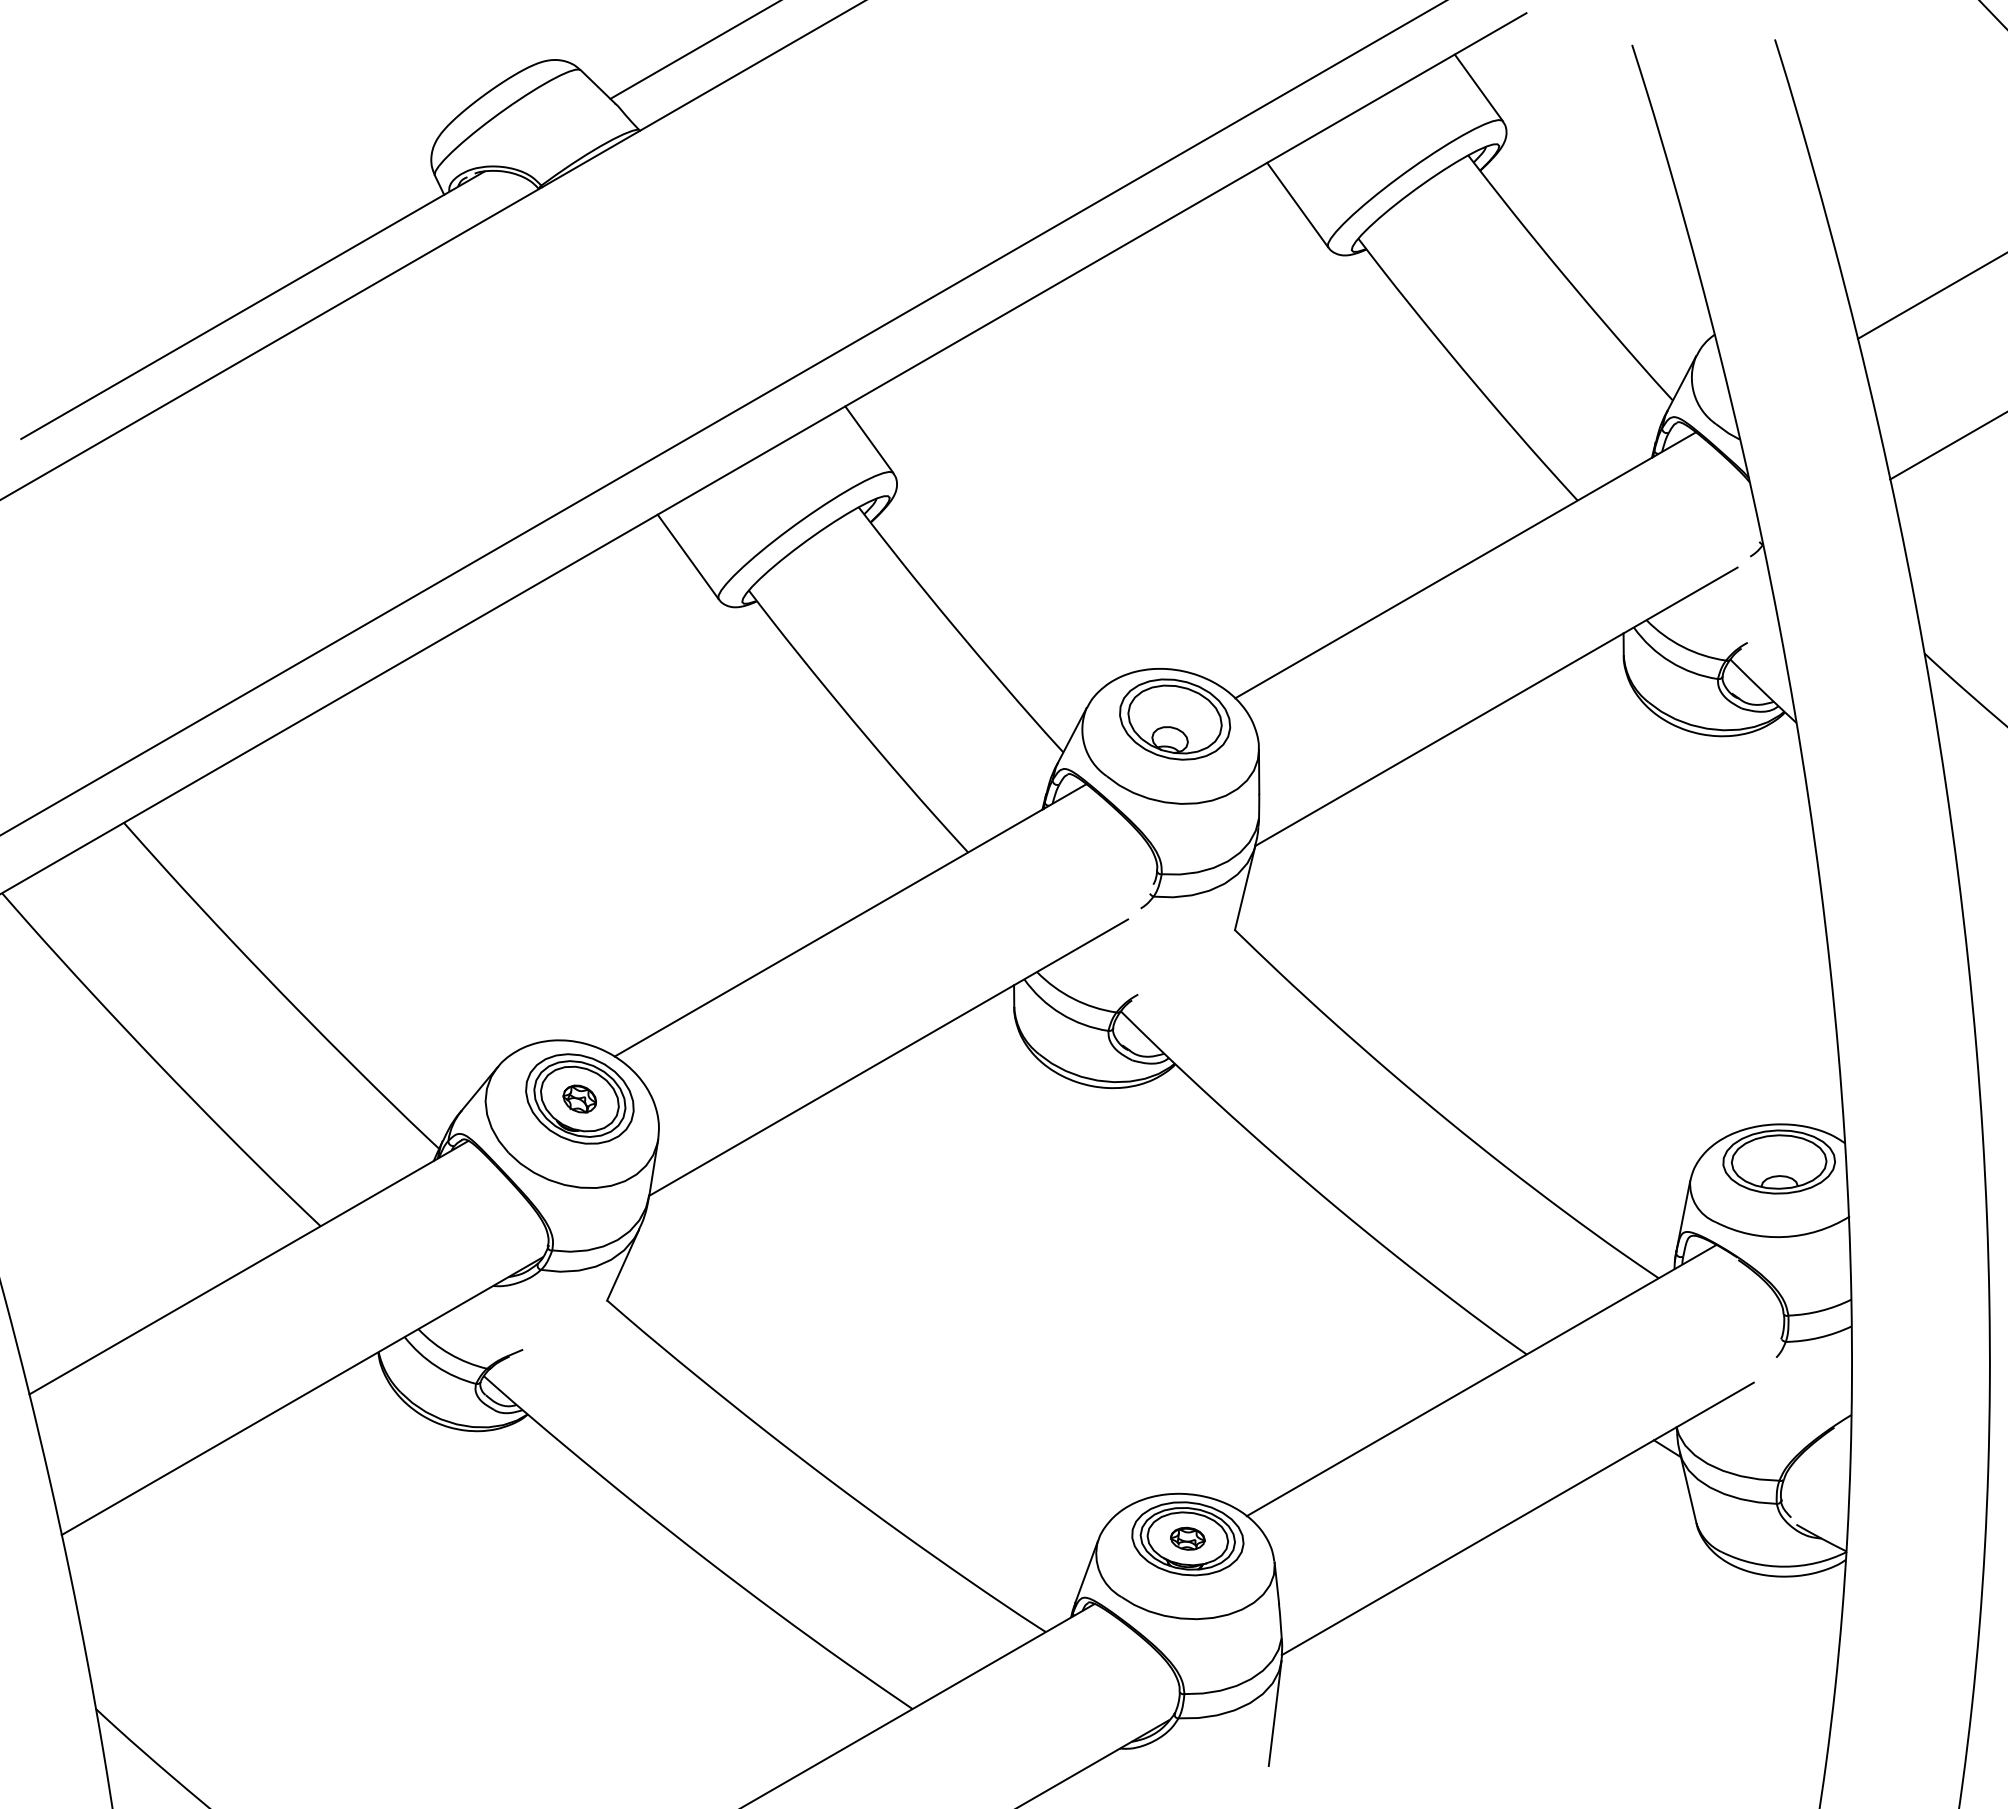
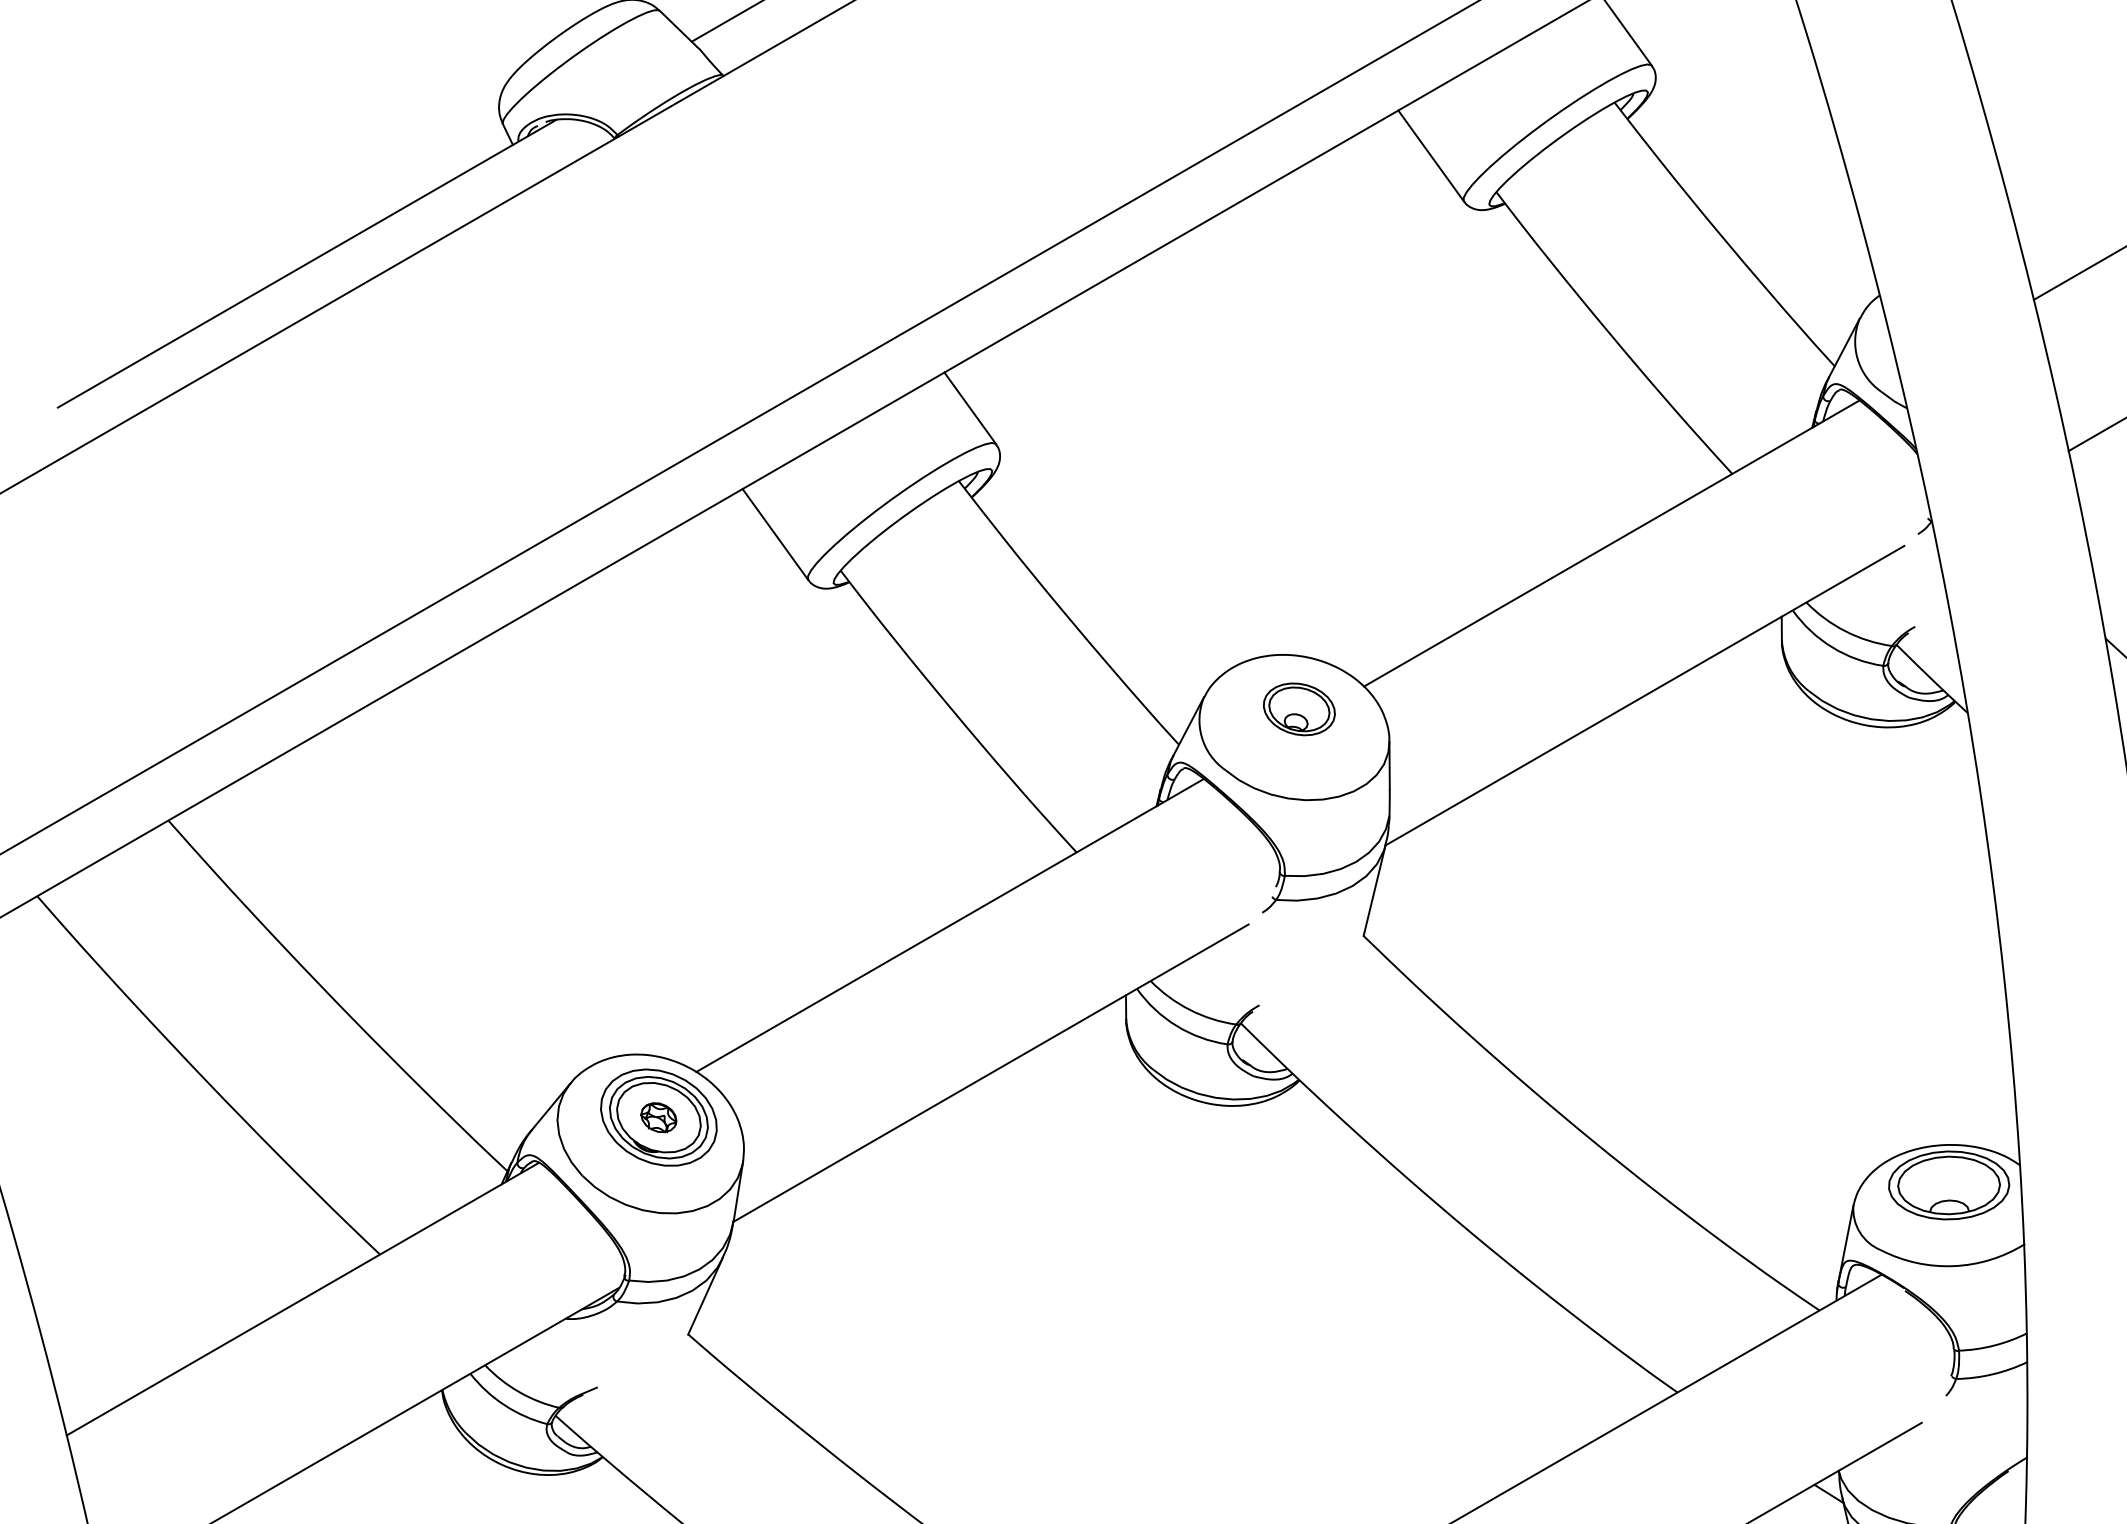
part: (1175, 719) -> (1299, 709), size x0.6

